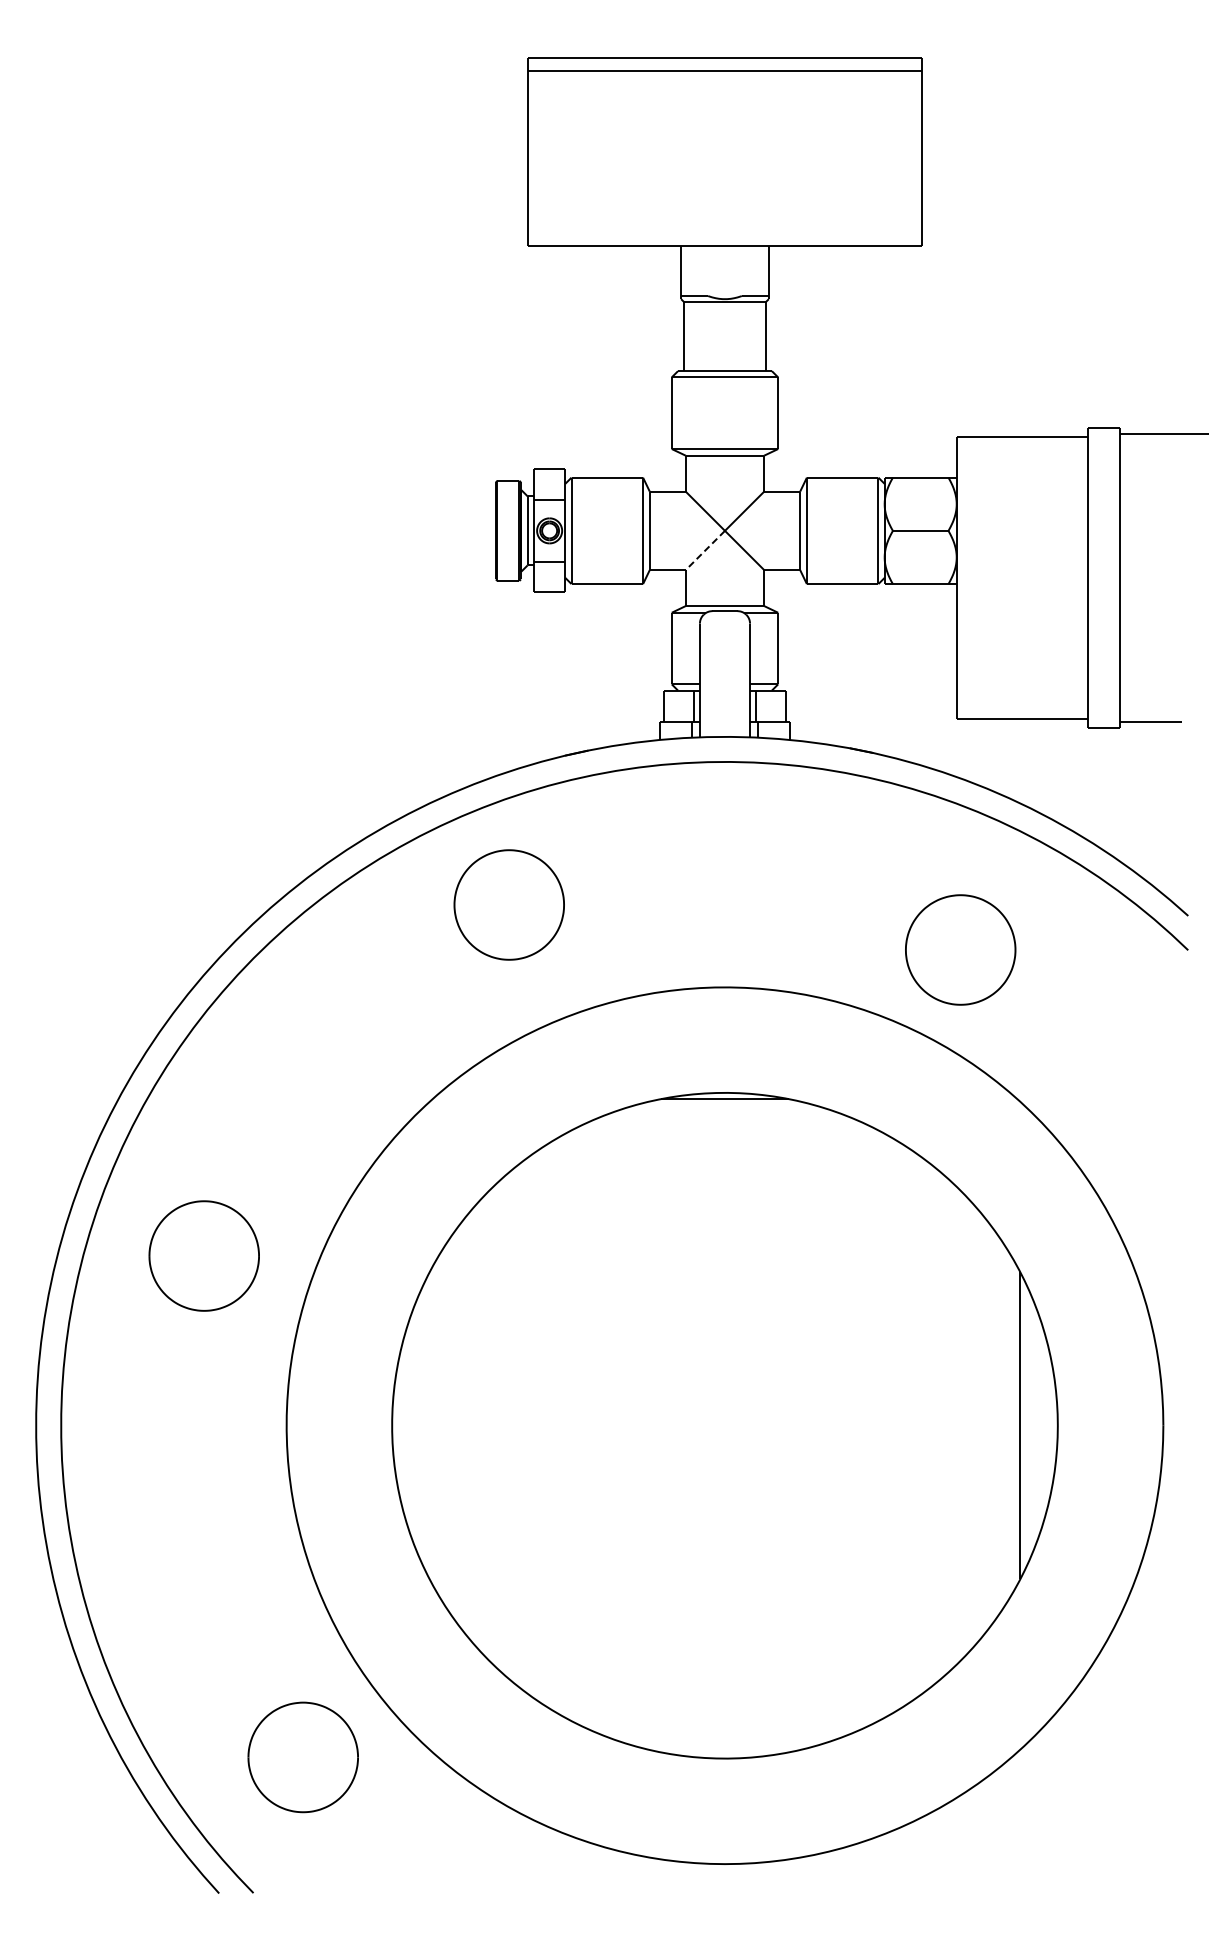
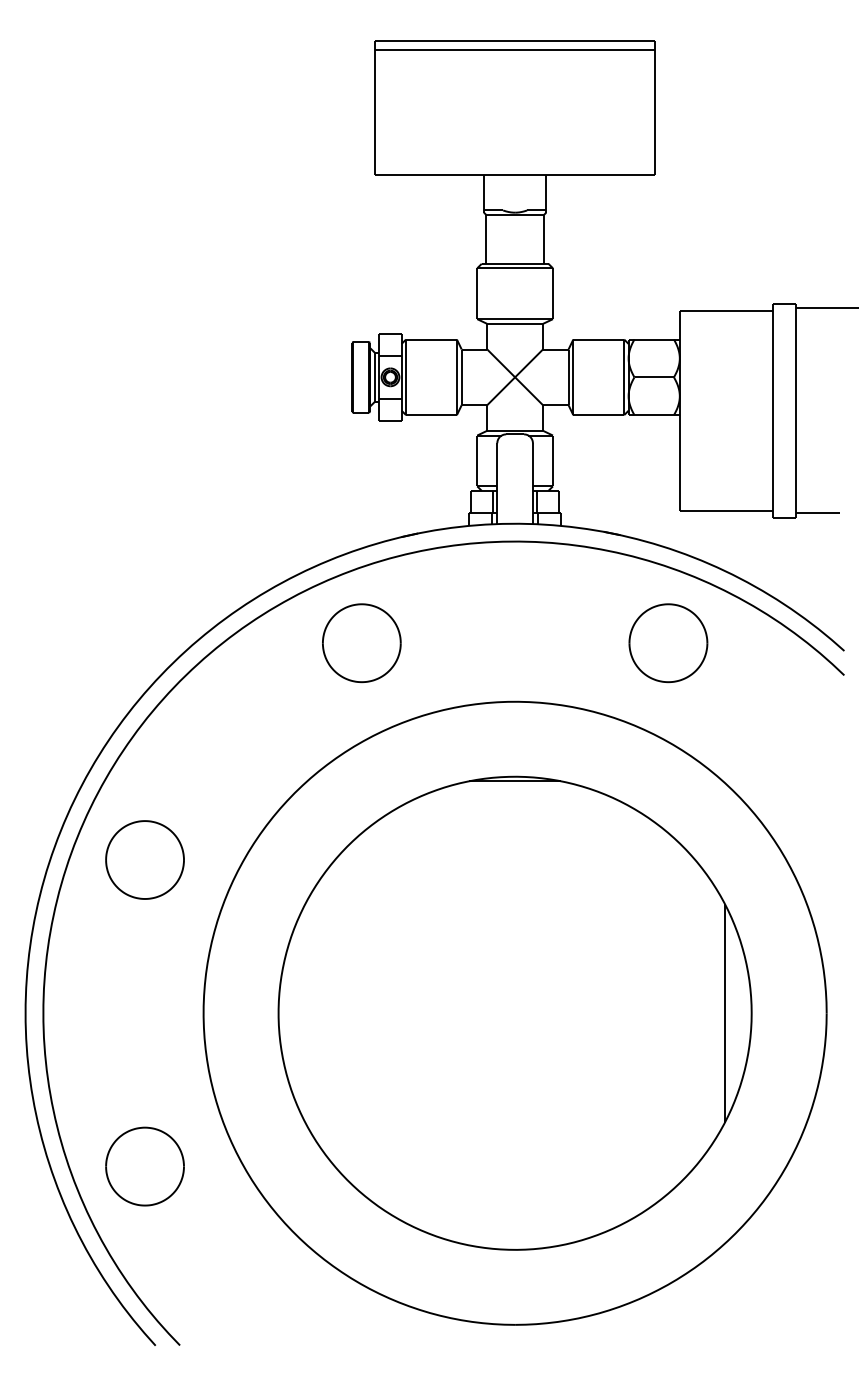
line: (705, 550) -> (501, 391), dashed -> solid
part: (960, 949) -> (668, 642), moved
part: (203, 1255) -> (144, 859), moved
part: (302, 1757) -> (144, 1166), moved

